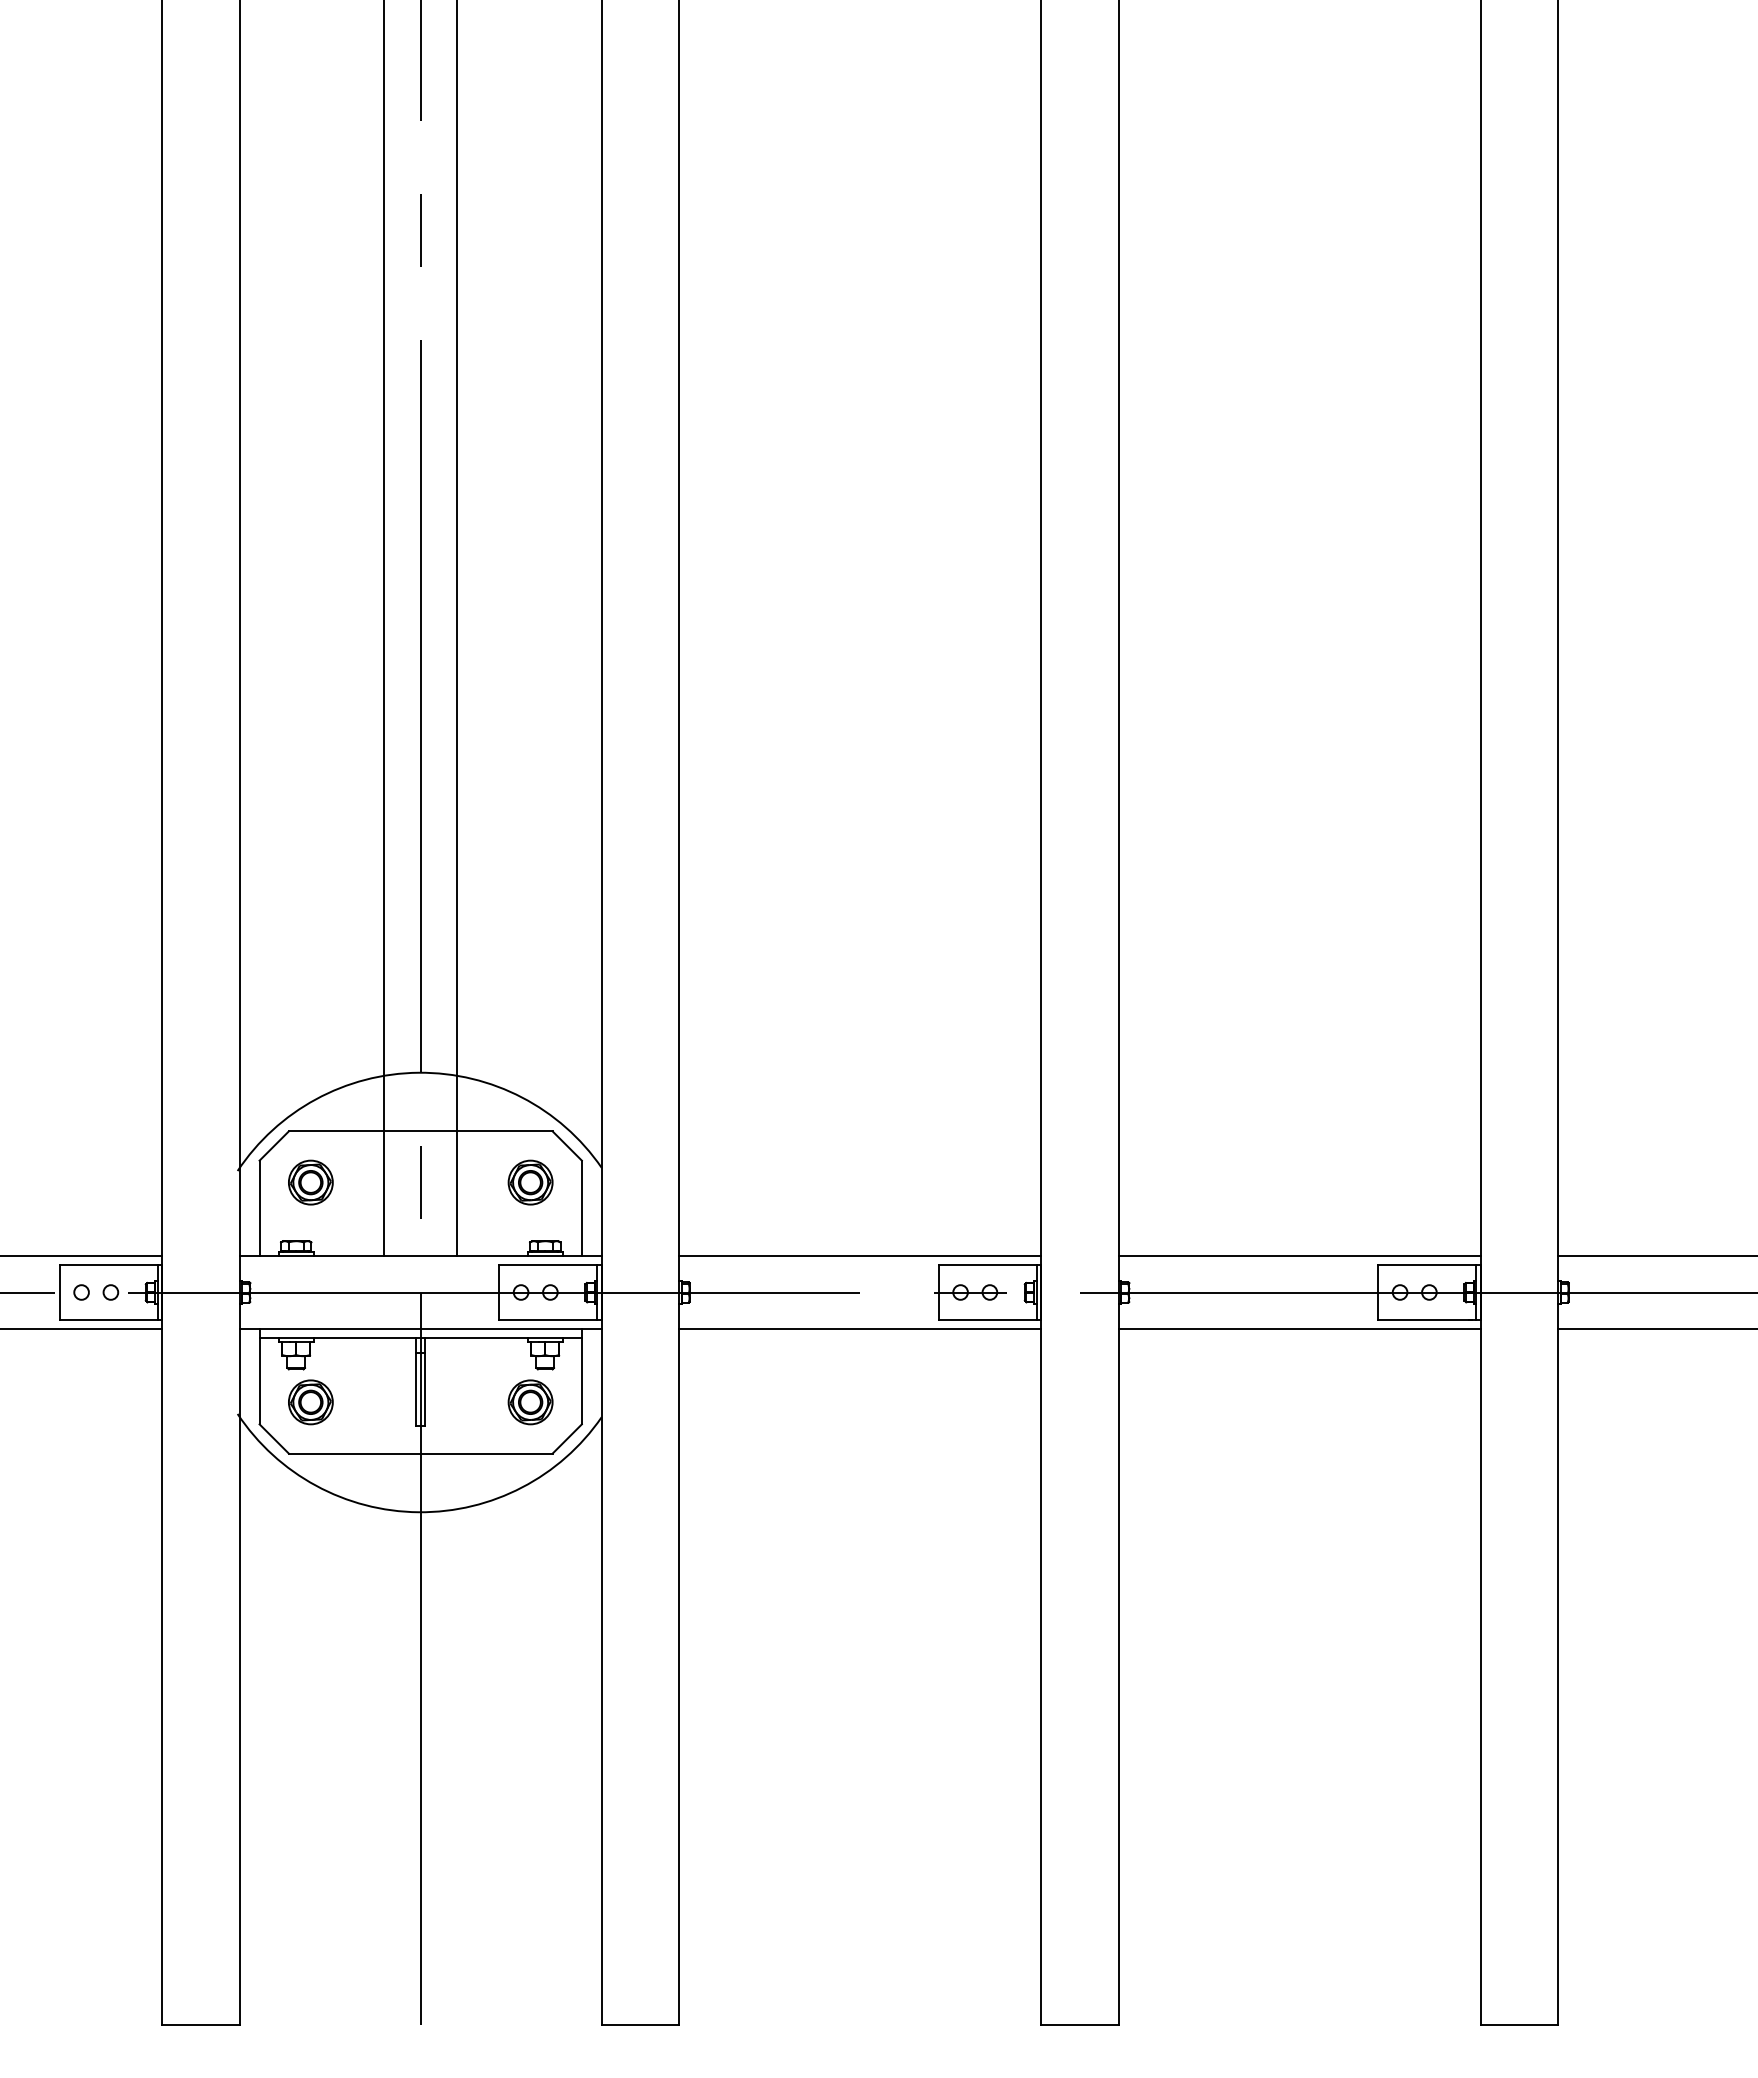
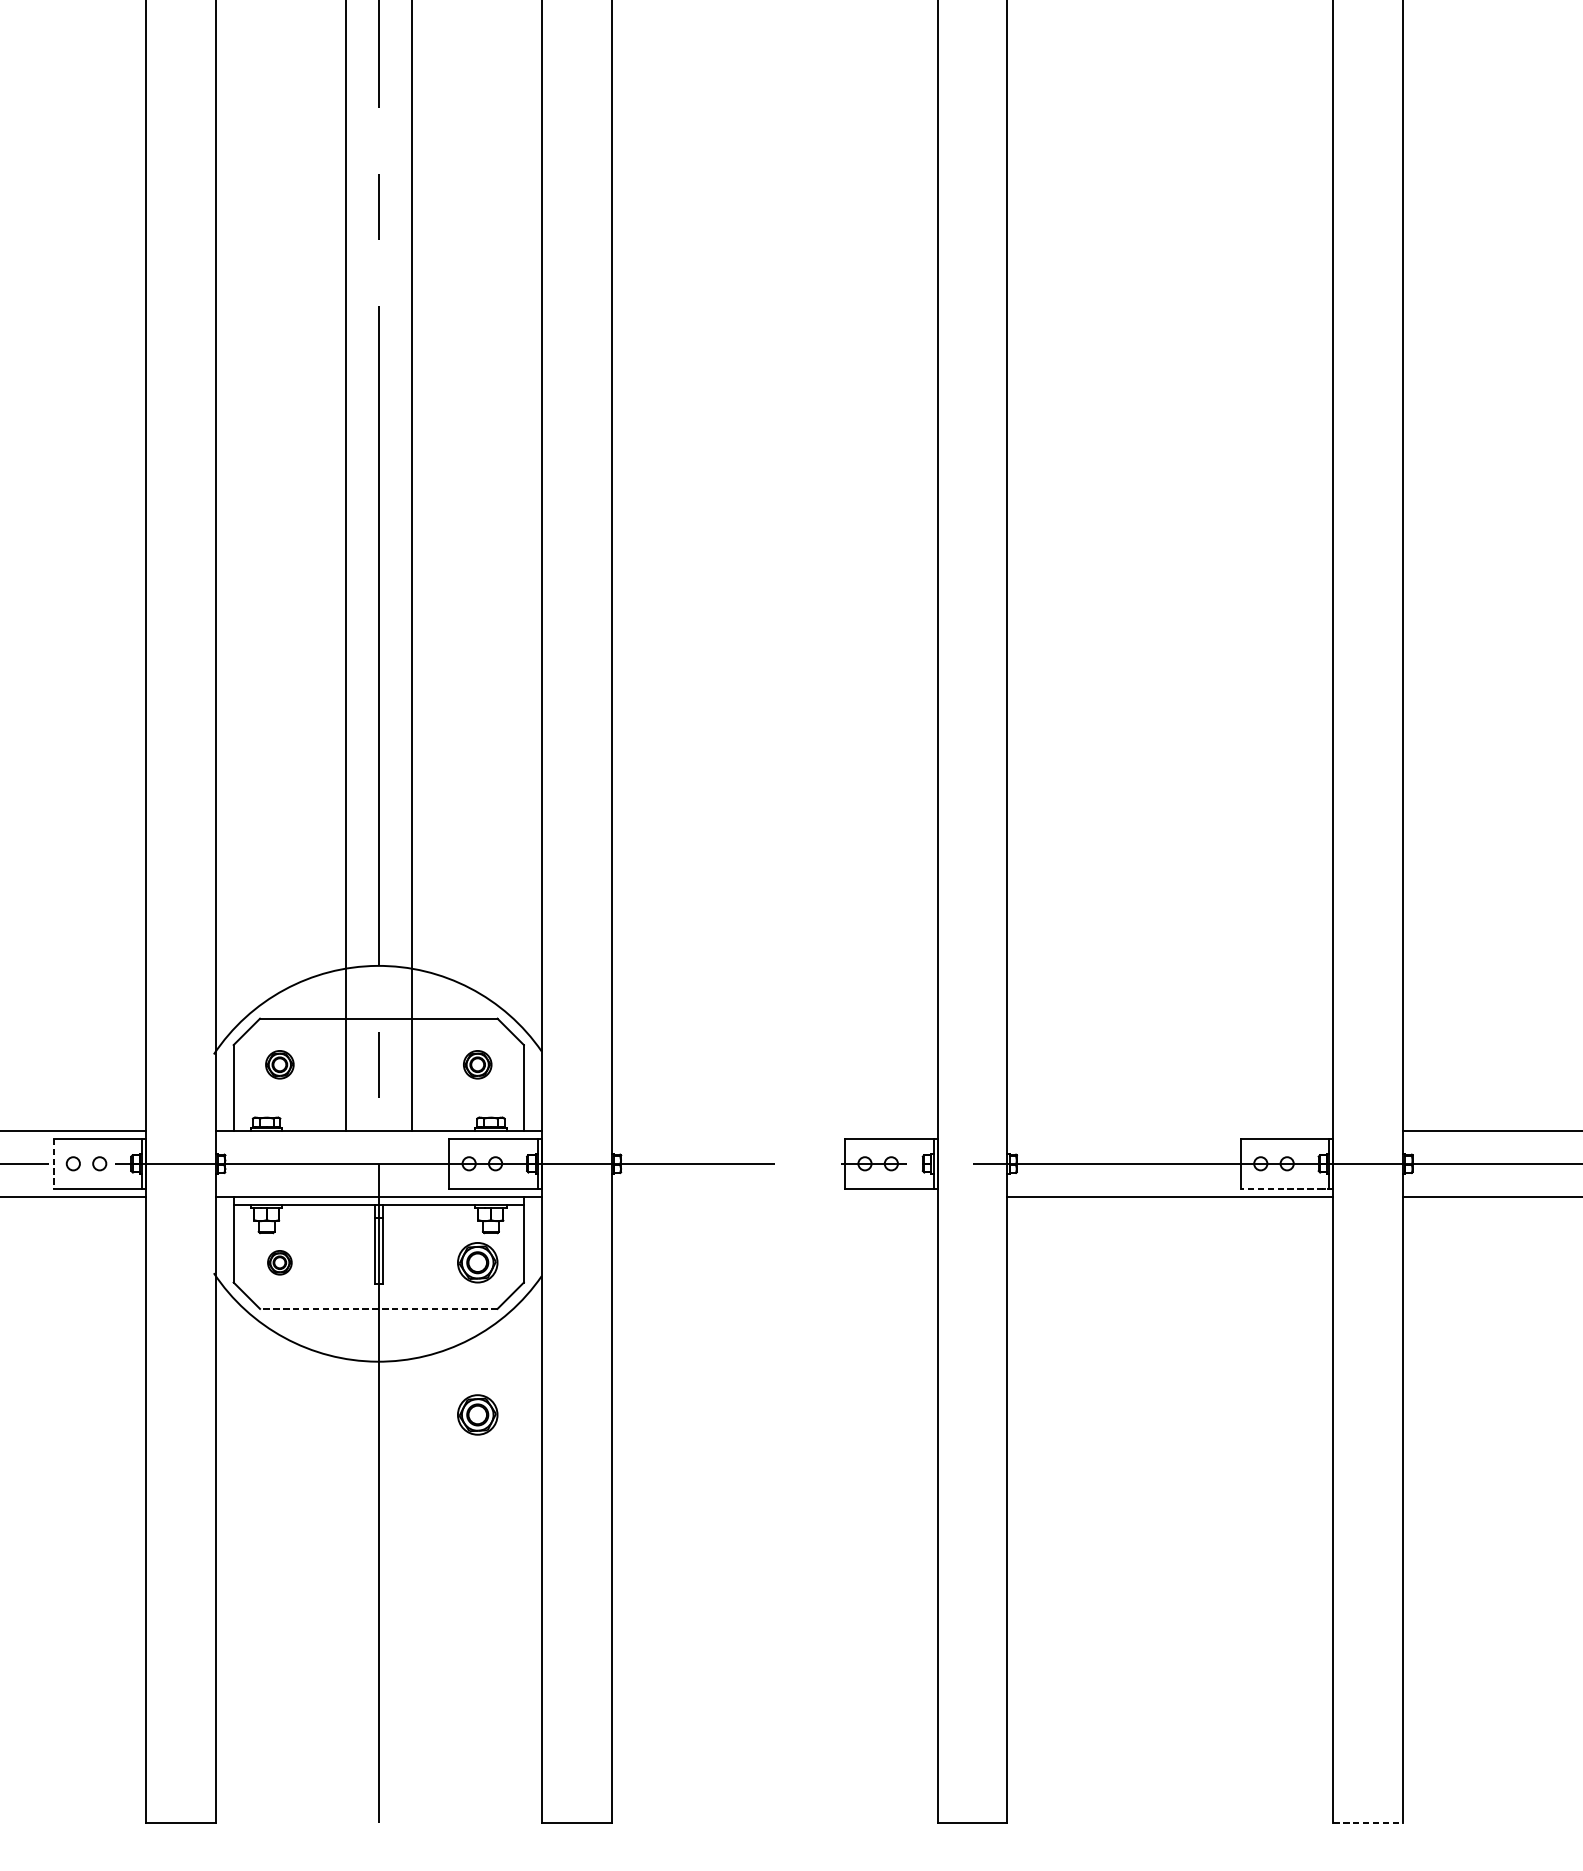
part: (310, 1182) -> (279, 1064), size x0.7
part: (530, 1182) -> (477, 1064), size x0.7
line: (860, 1255) -> (774, 1130), removed
line: (1299, 1255) -> (1170, 1130), removed
line: (59, 1292) -> (53, 1163), solid -> dashed
line: (1428, 1320) -> (1286, 1189), solid -> dashed
line: (860, 1329) -> (774, 1197), removed
part: (310, 1402) -> (279, 1262), size x0.6
line: (420, 1453) -> (378, 1308), solid -> dashed
part: (530, 1571) -> (477, 1415), added
line: (1519, 2025) -> (1368, 1823), solid -> dashed

